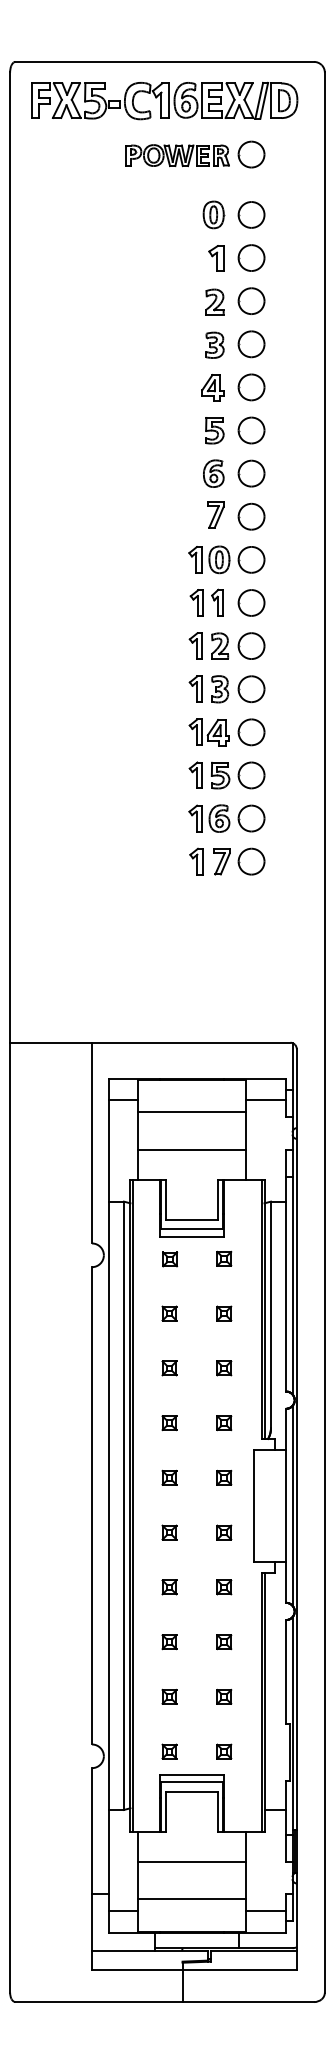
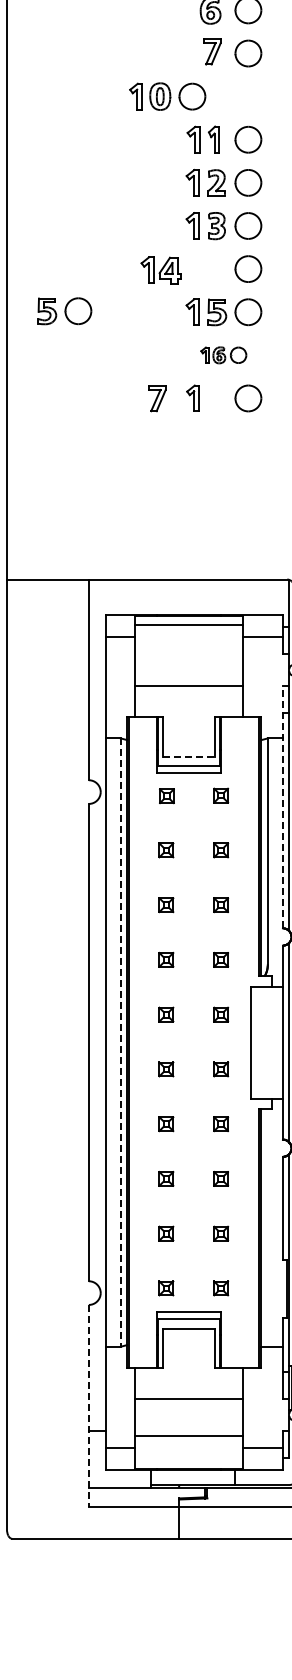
part: (226, 559) -> (167, 96), moved
part: (208, 732) -> (160, 270), moved
part: (67, 774) -> (64, 311), added
part: (226, 818) -> (223, 355), size x0.6
part: (221, 861) -> (157, 398), moved
line: (191, 1112) -> (188, 625), moved
line: (192, 1219) -> (189, 756), solid -> dashed
line: (286, 1270) -> (283, 807), solid -> dashed
line: (123, 1506) -> (120, 1043), solid -> dashed
line: (92, 1868) -> (89, 1405), solid -> dashed

